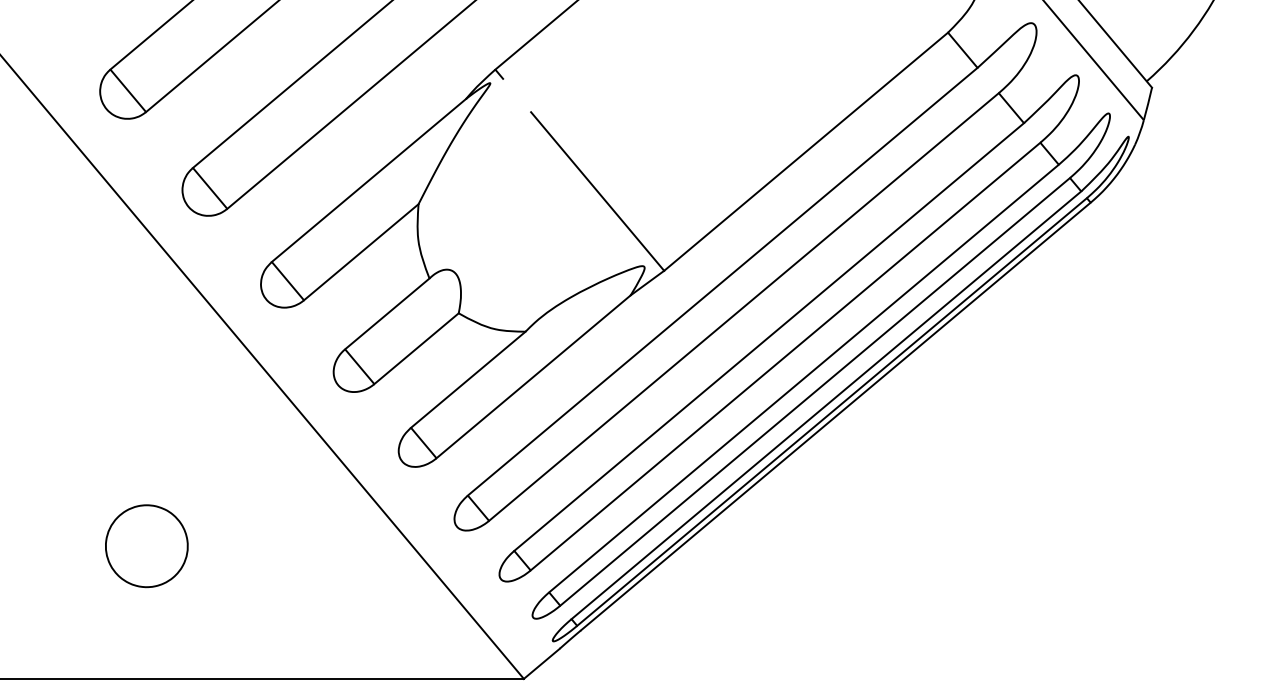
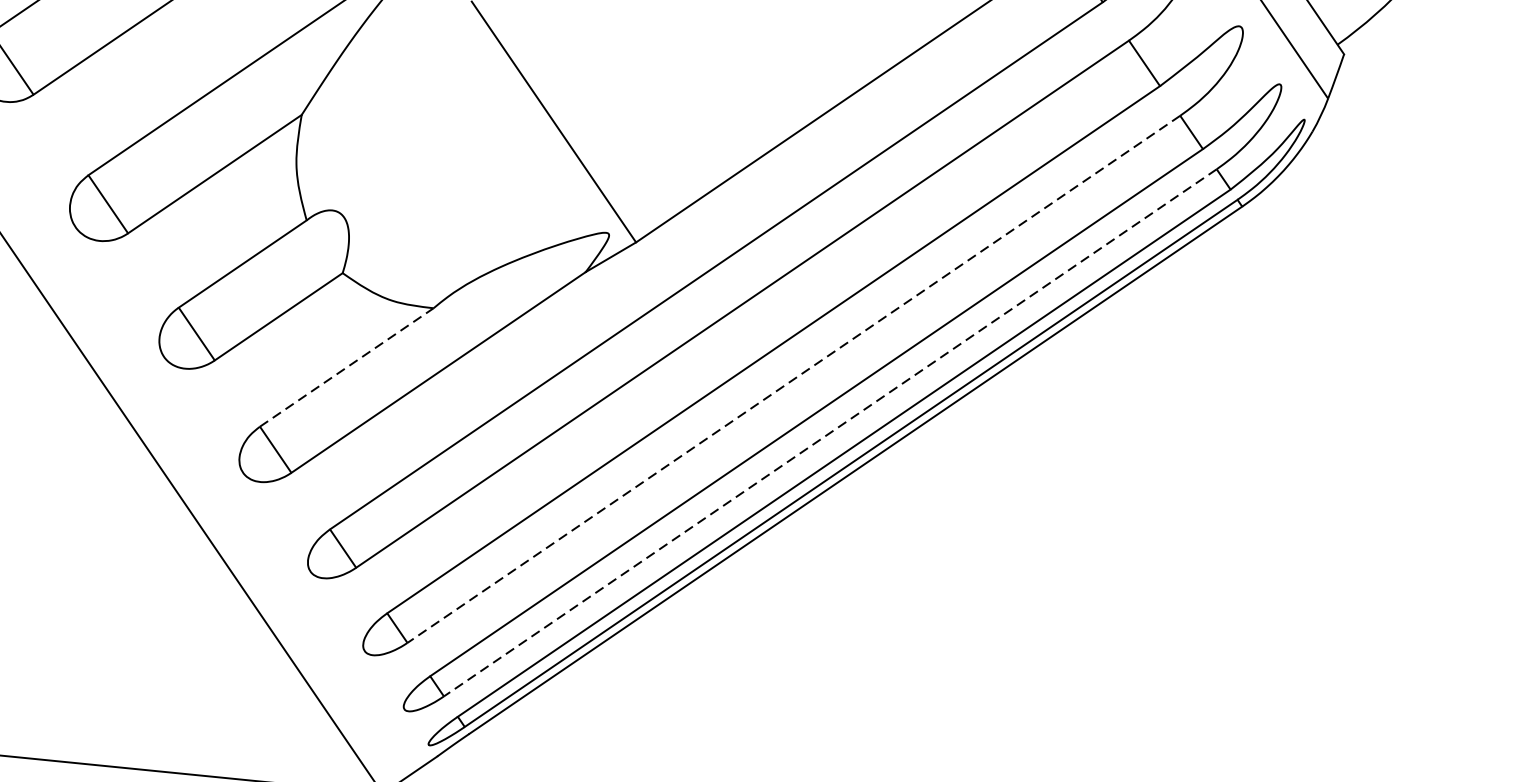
line: (785, 356) -> (793, 379), solid -> dashed
line: (468, 379) -> (347, 367), solid -> dashed
line: (815, 391) -> (830, 432), solid -> dashed

